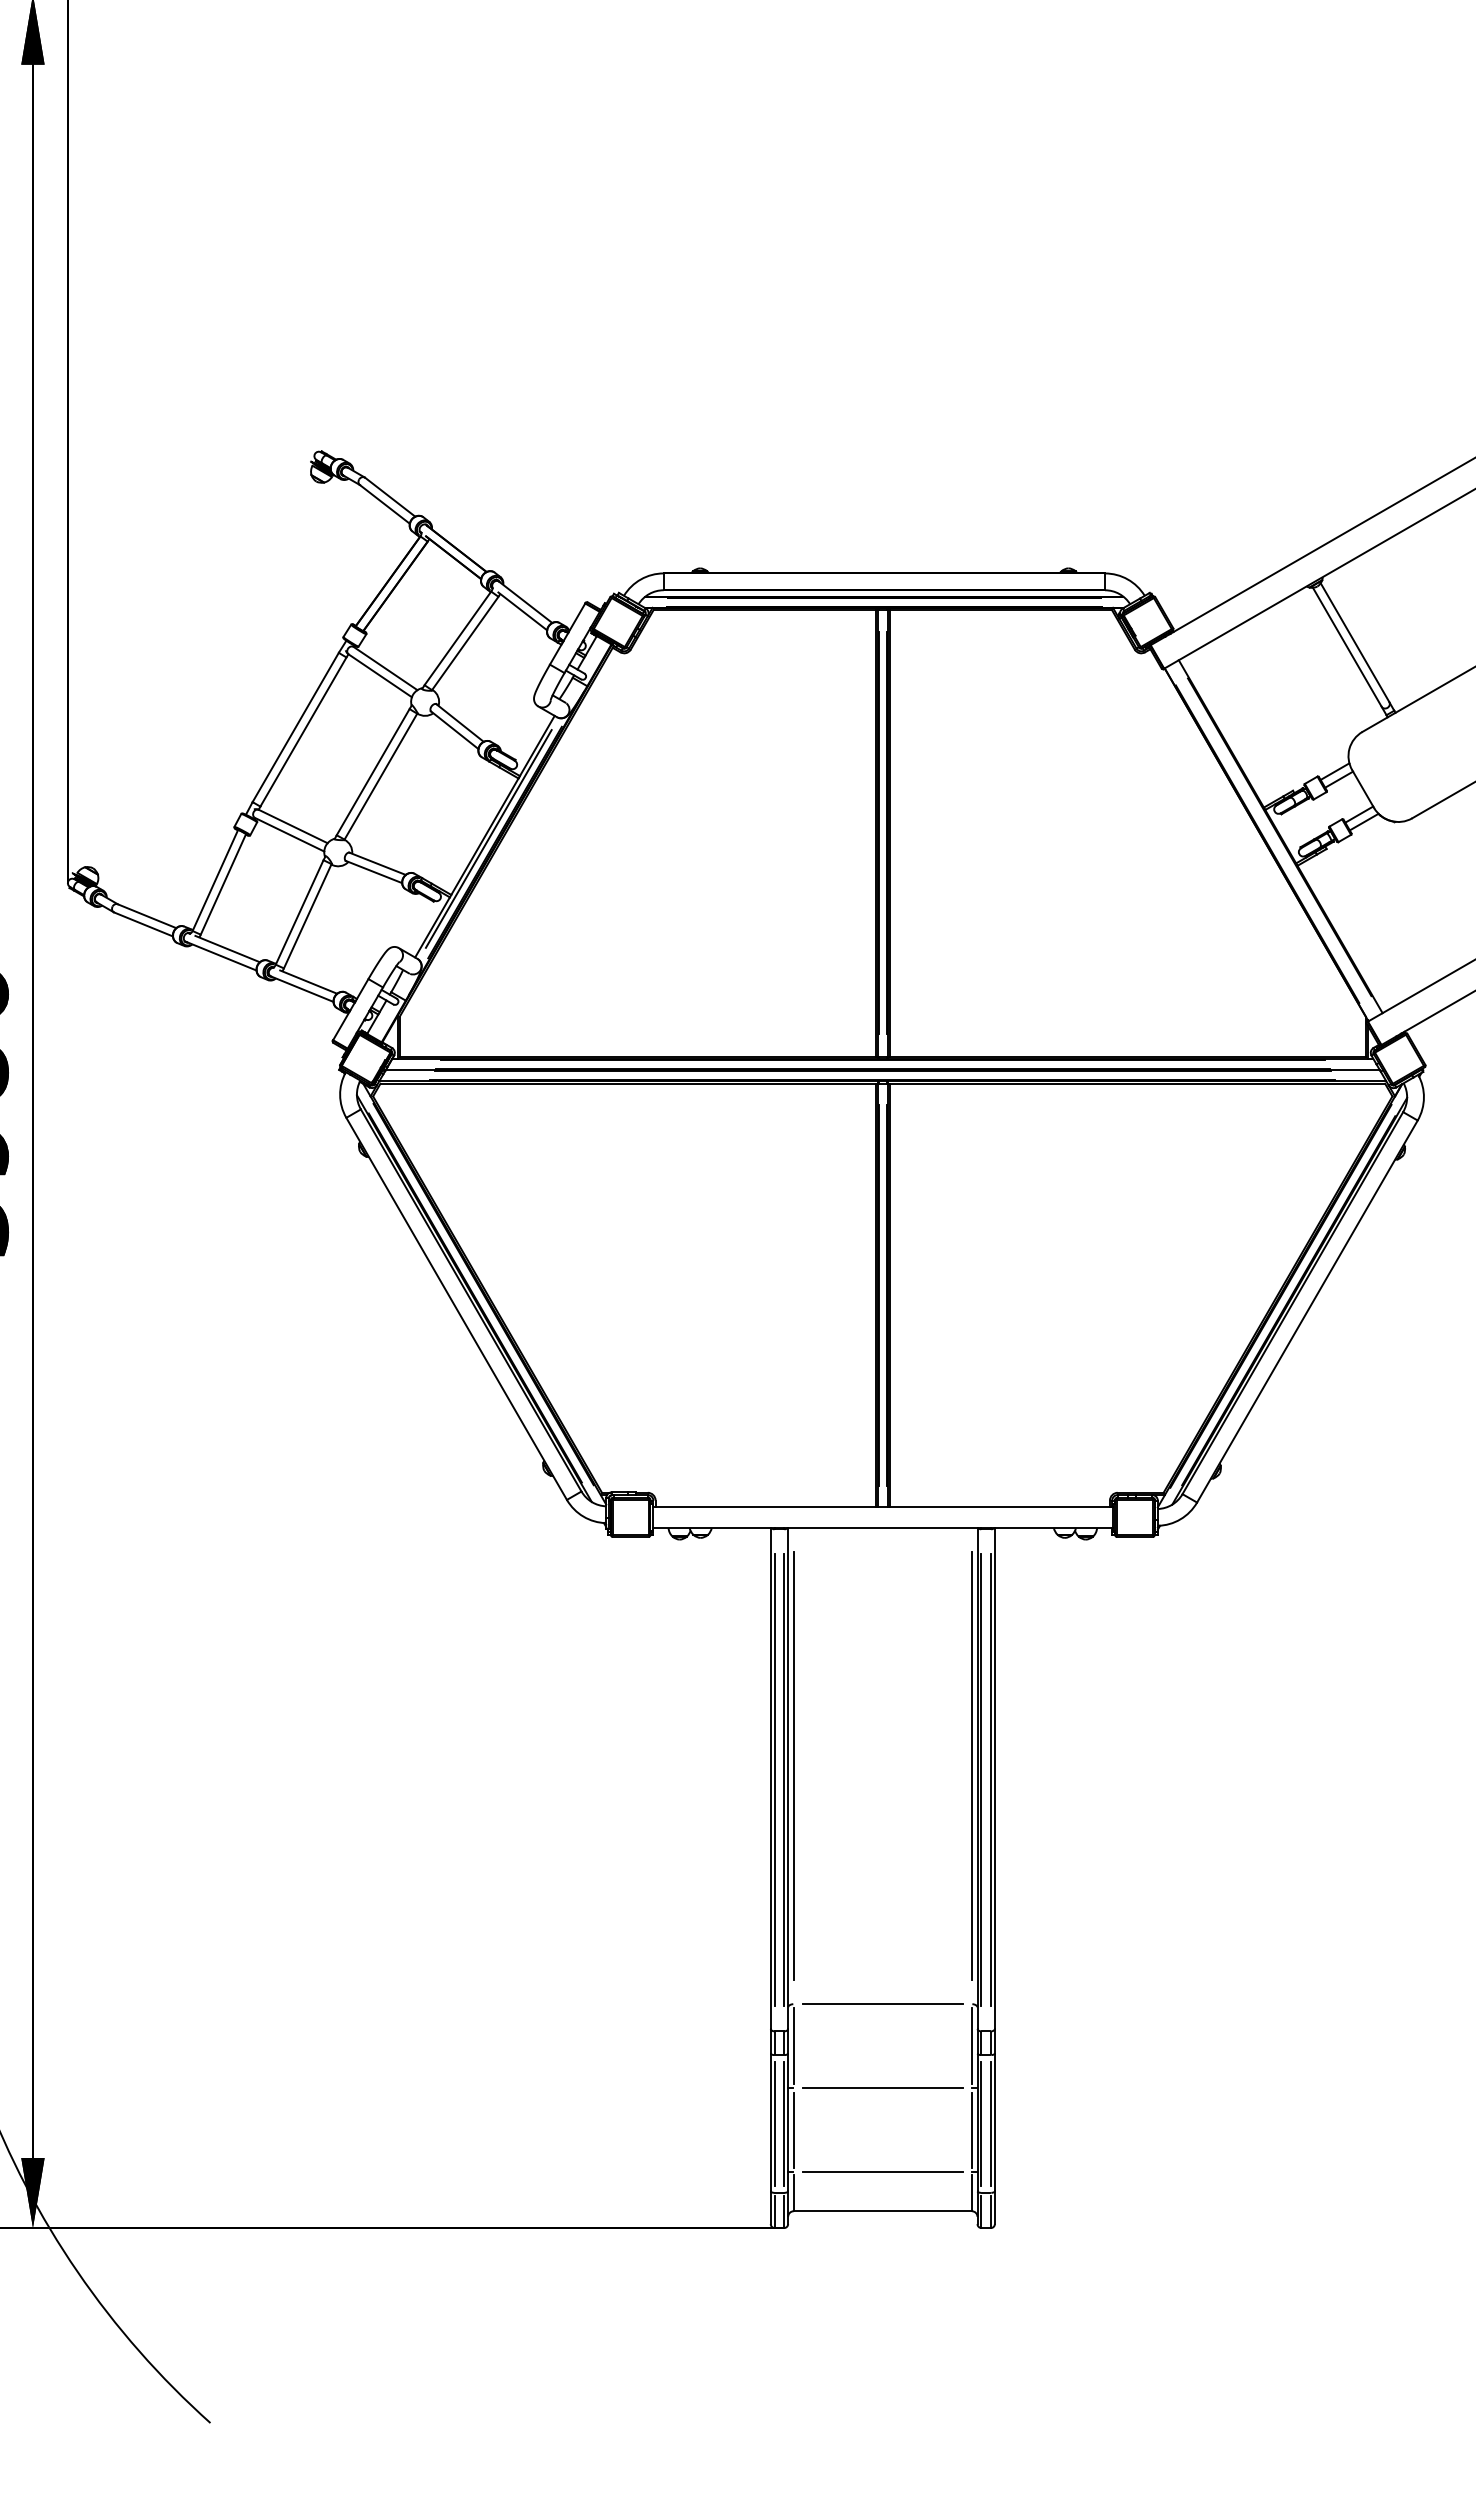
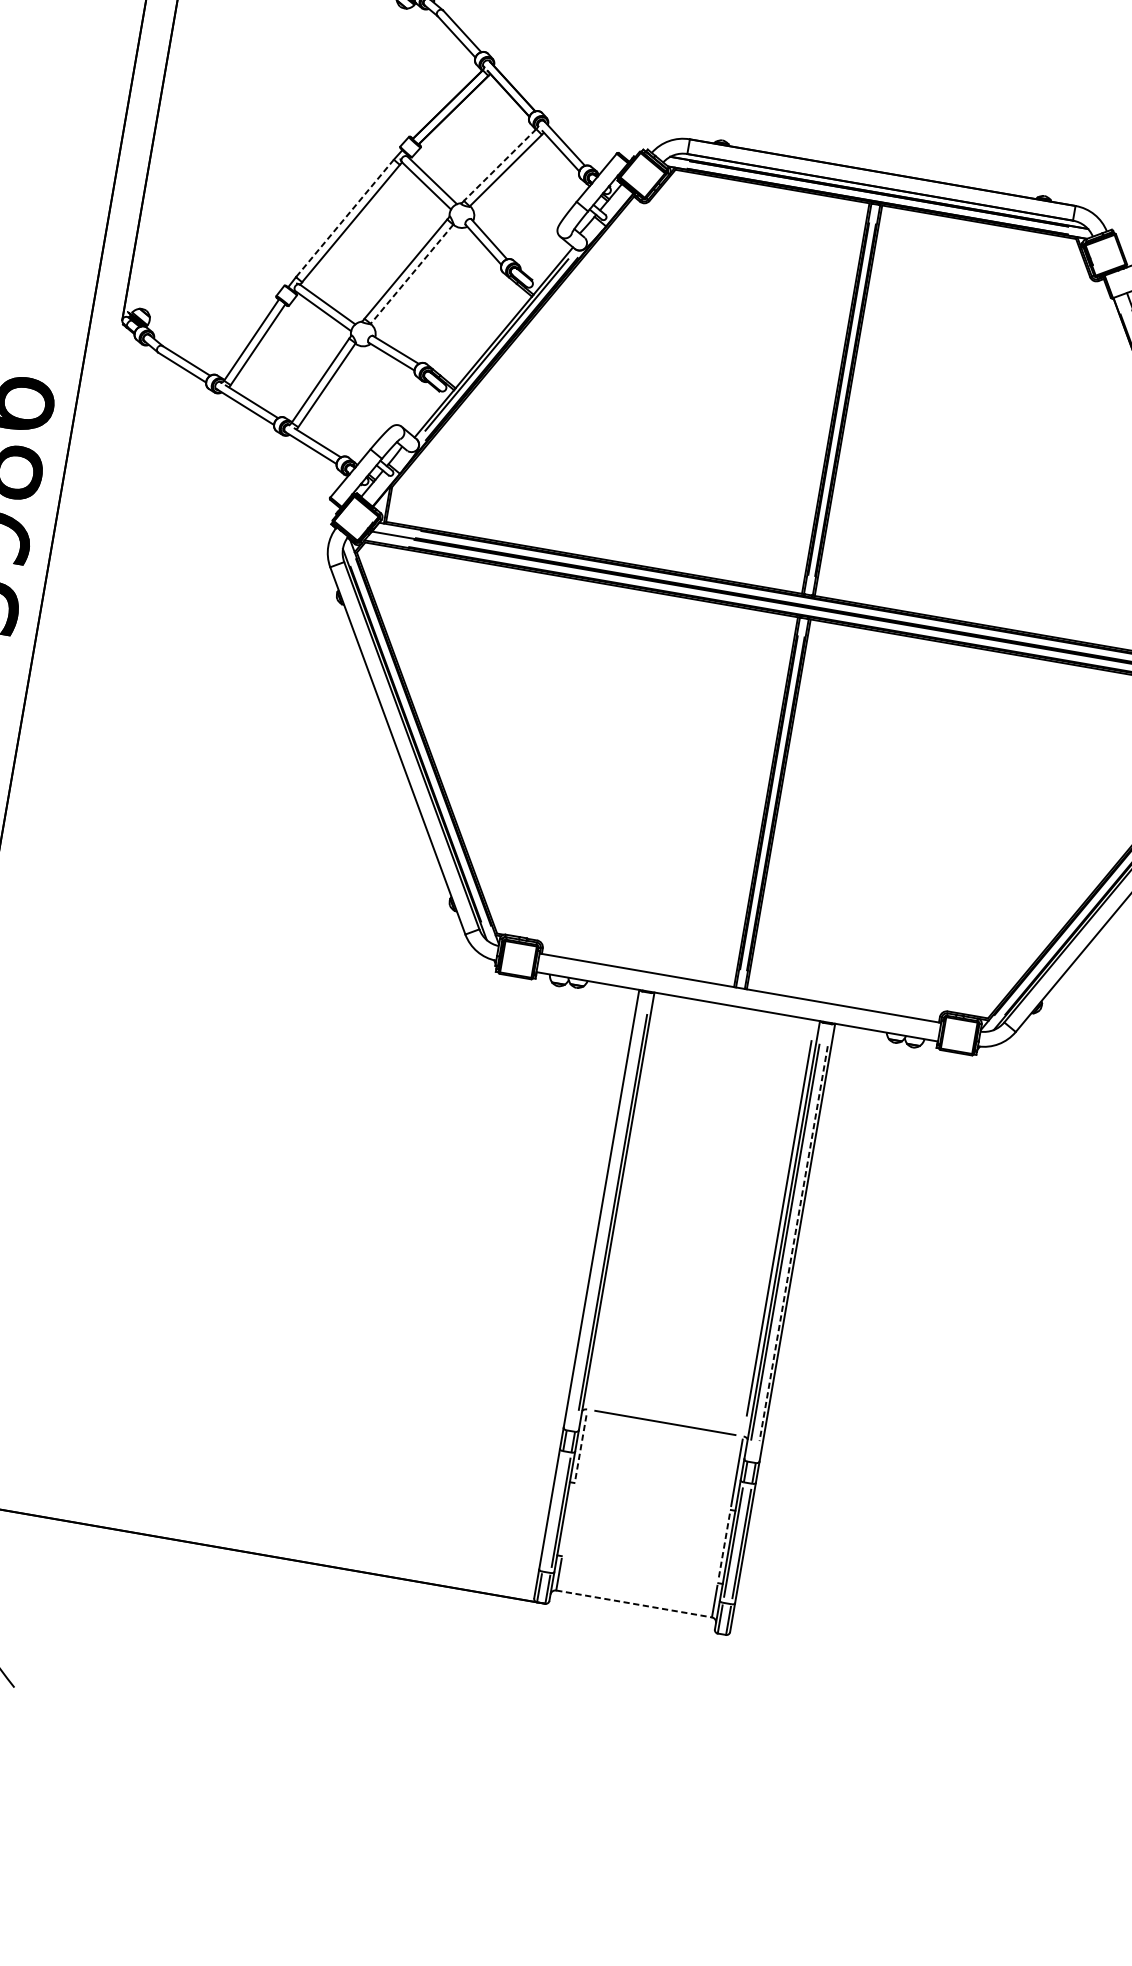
line: (457, 638) -> (499, 165), solid -> dashed
line: (295, 727) -> (344, 218), solid -> dashed
line: (380, 776) -> (411, 274), solid -> dashed
line: (793, 1765) -> (623, 1200), removed
line: (774, 1780) -> (604, 1211), removed
line: (990, 1780) -> (793, 1243), solid -> dashed
line: (793, 2045) -> (581, 1445), solid -> dashed
line: (882, 2088) -> (652, 1496), removed
line: (774, 2123) -> (552, 1510), removed
line: (793, 2129) -> (568, 1519), removed
line: (971, 2130) -> (723, 1546), solid -> dashed
line: (882, 2172) -> (639, 1570), removed
line: (883, 2211) -> (634, 1604), solid -> dashed

